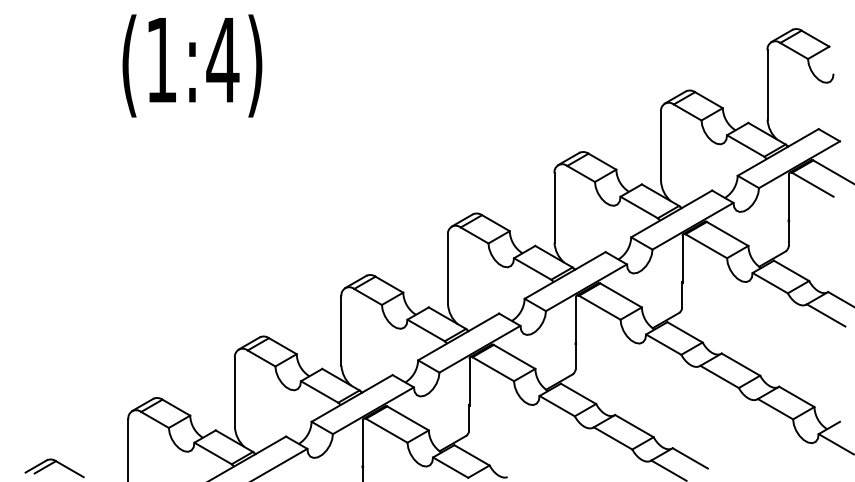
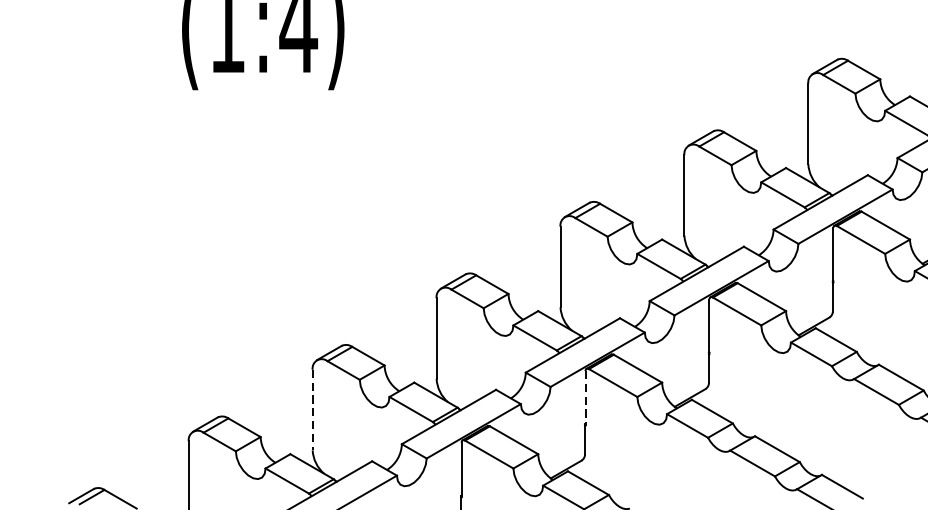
line: (469, 382) -> (585, 398), solid -> dashed
line: (234, 392) -> (312, 410), solid -> dashed

